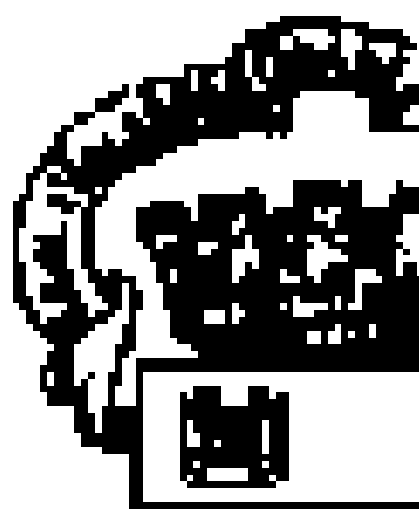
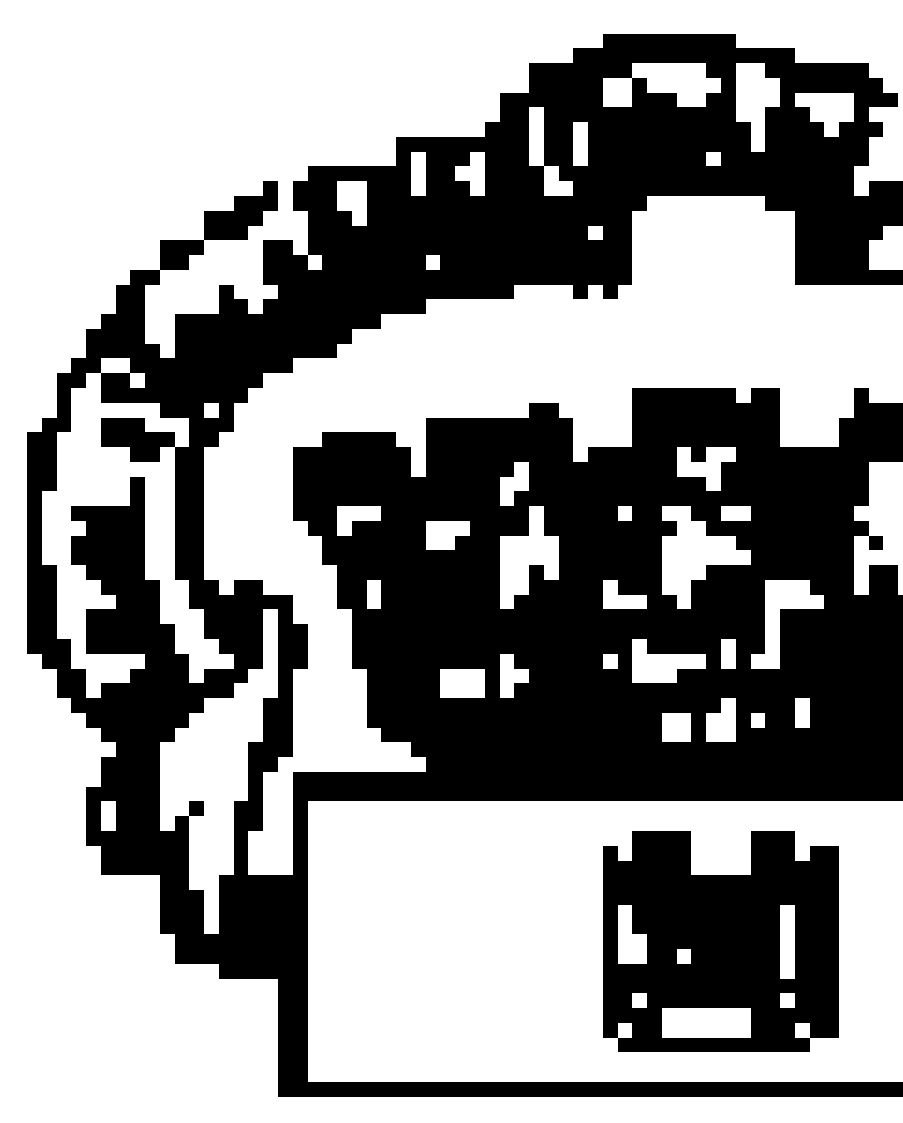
part: (234, 436) -> (720, 940), moved

